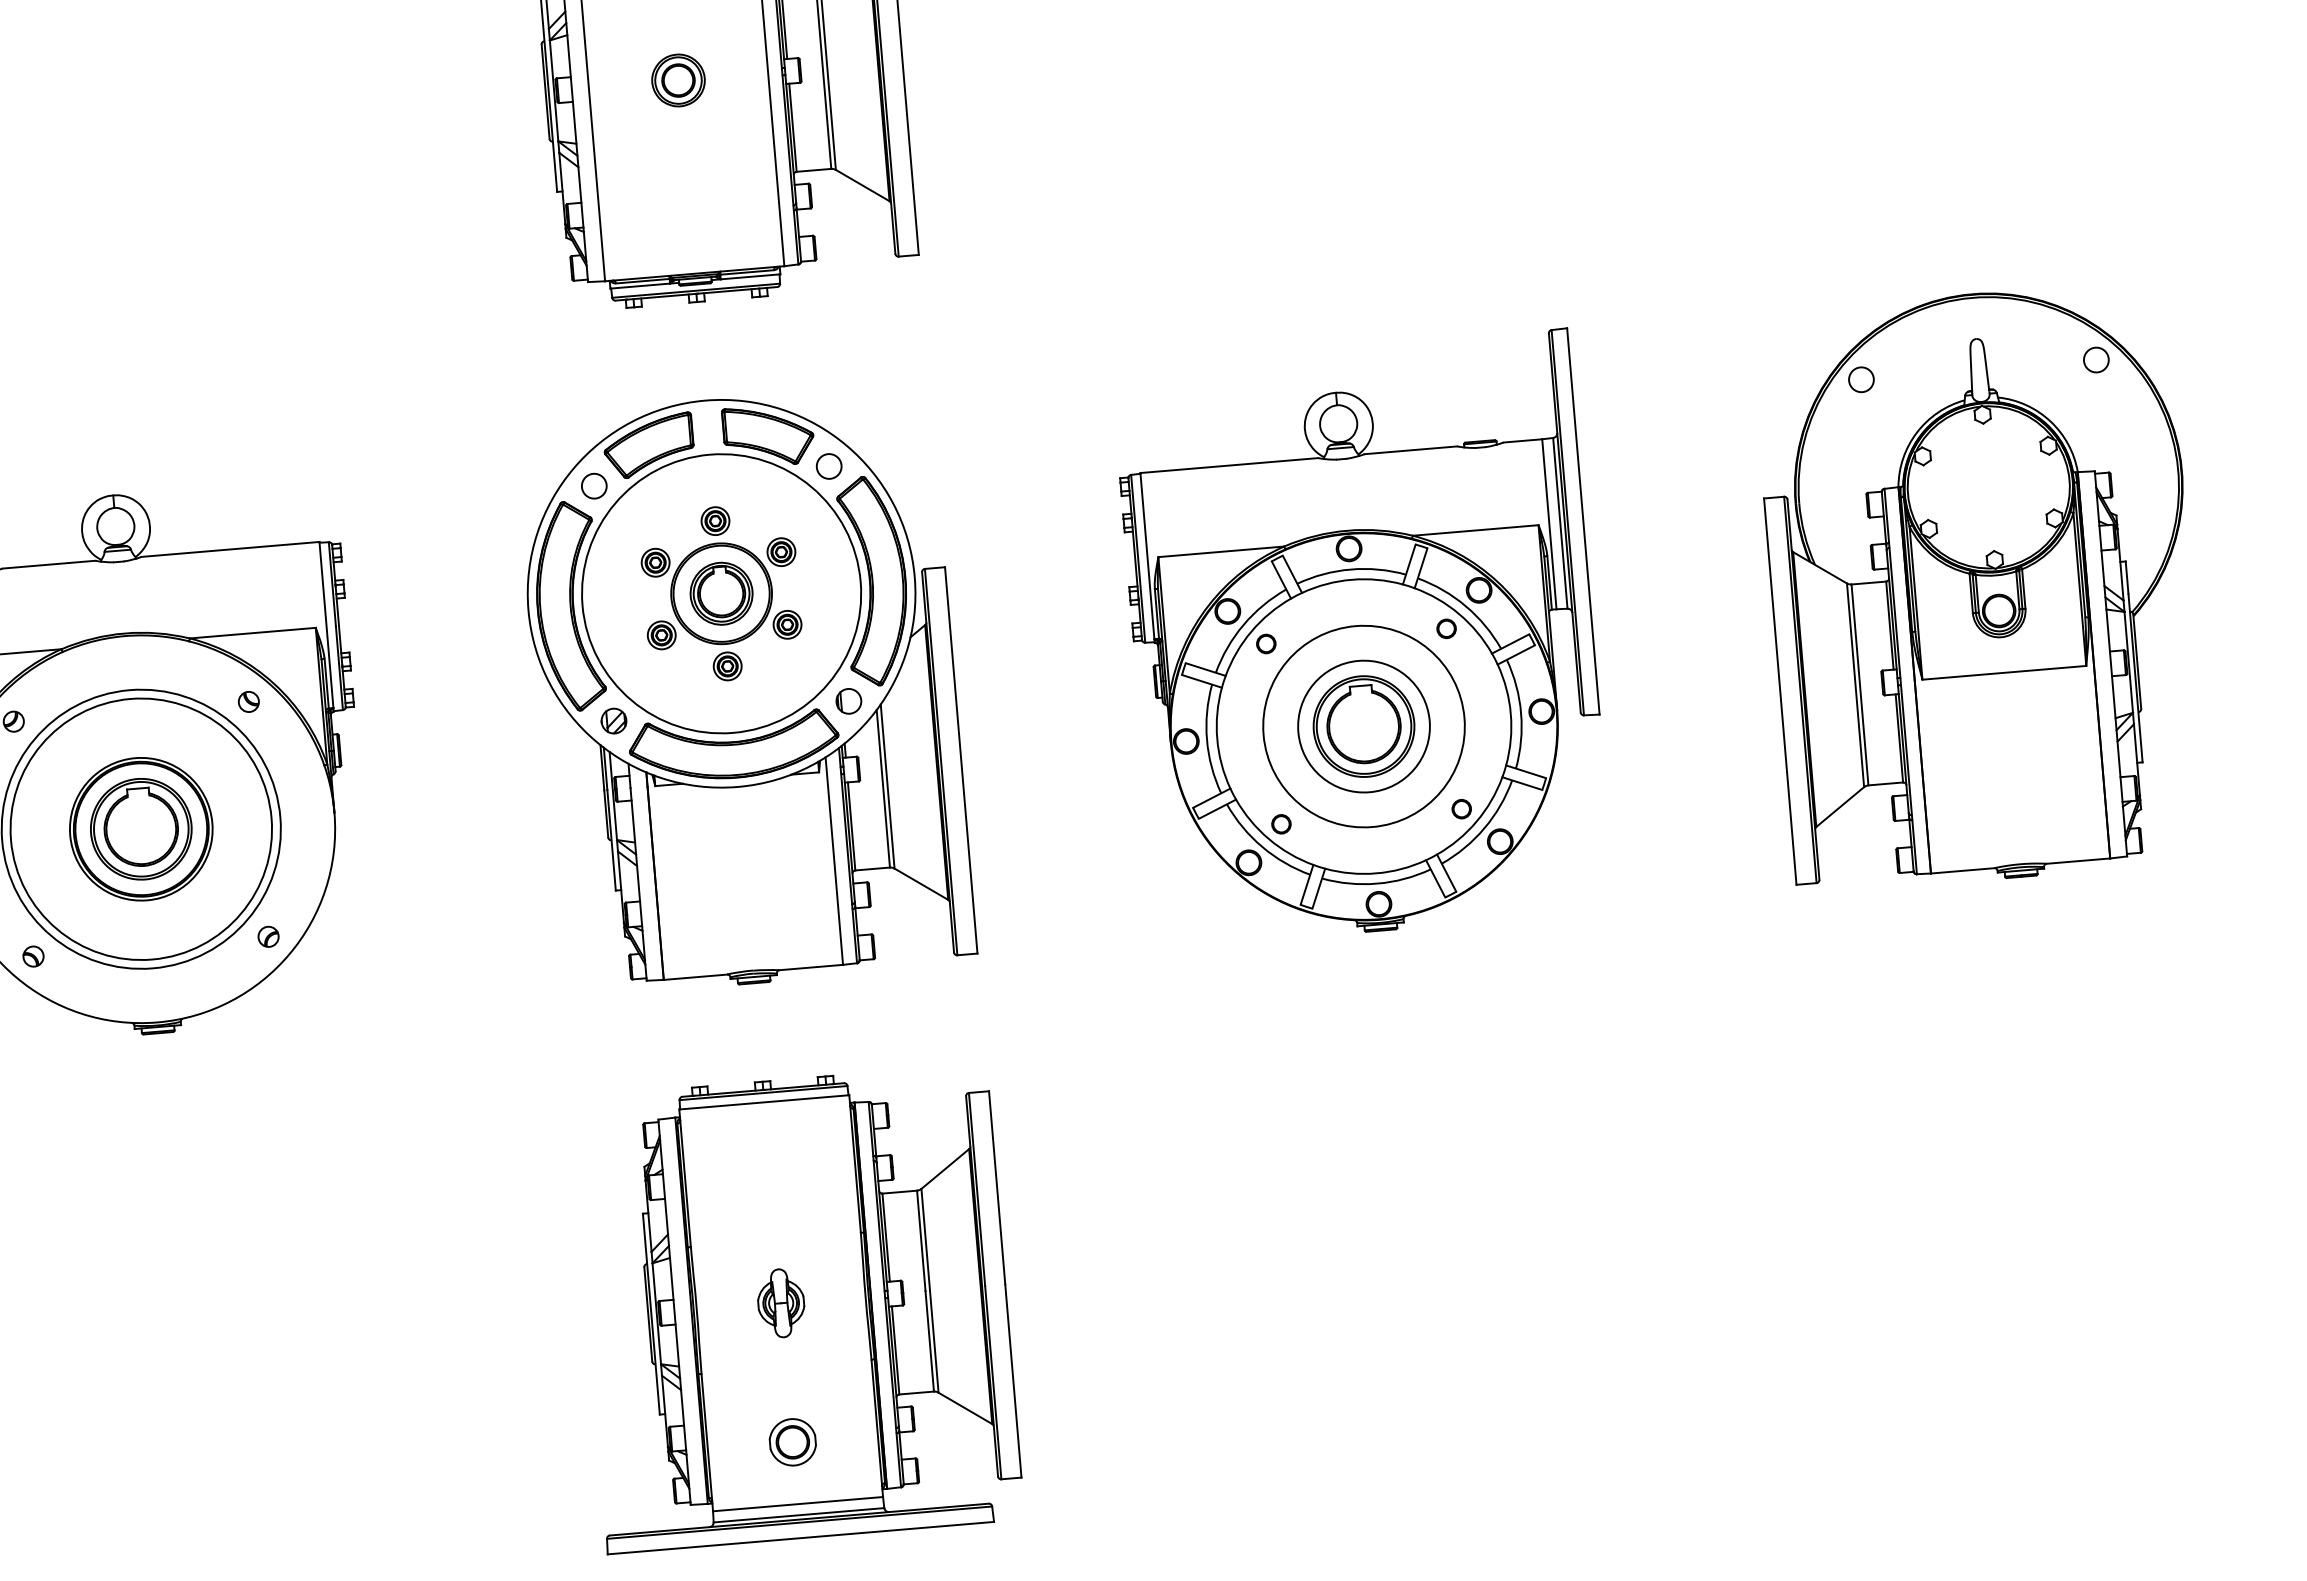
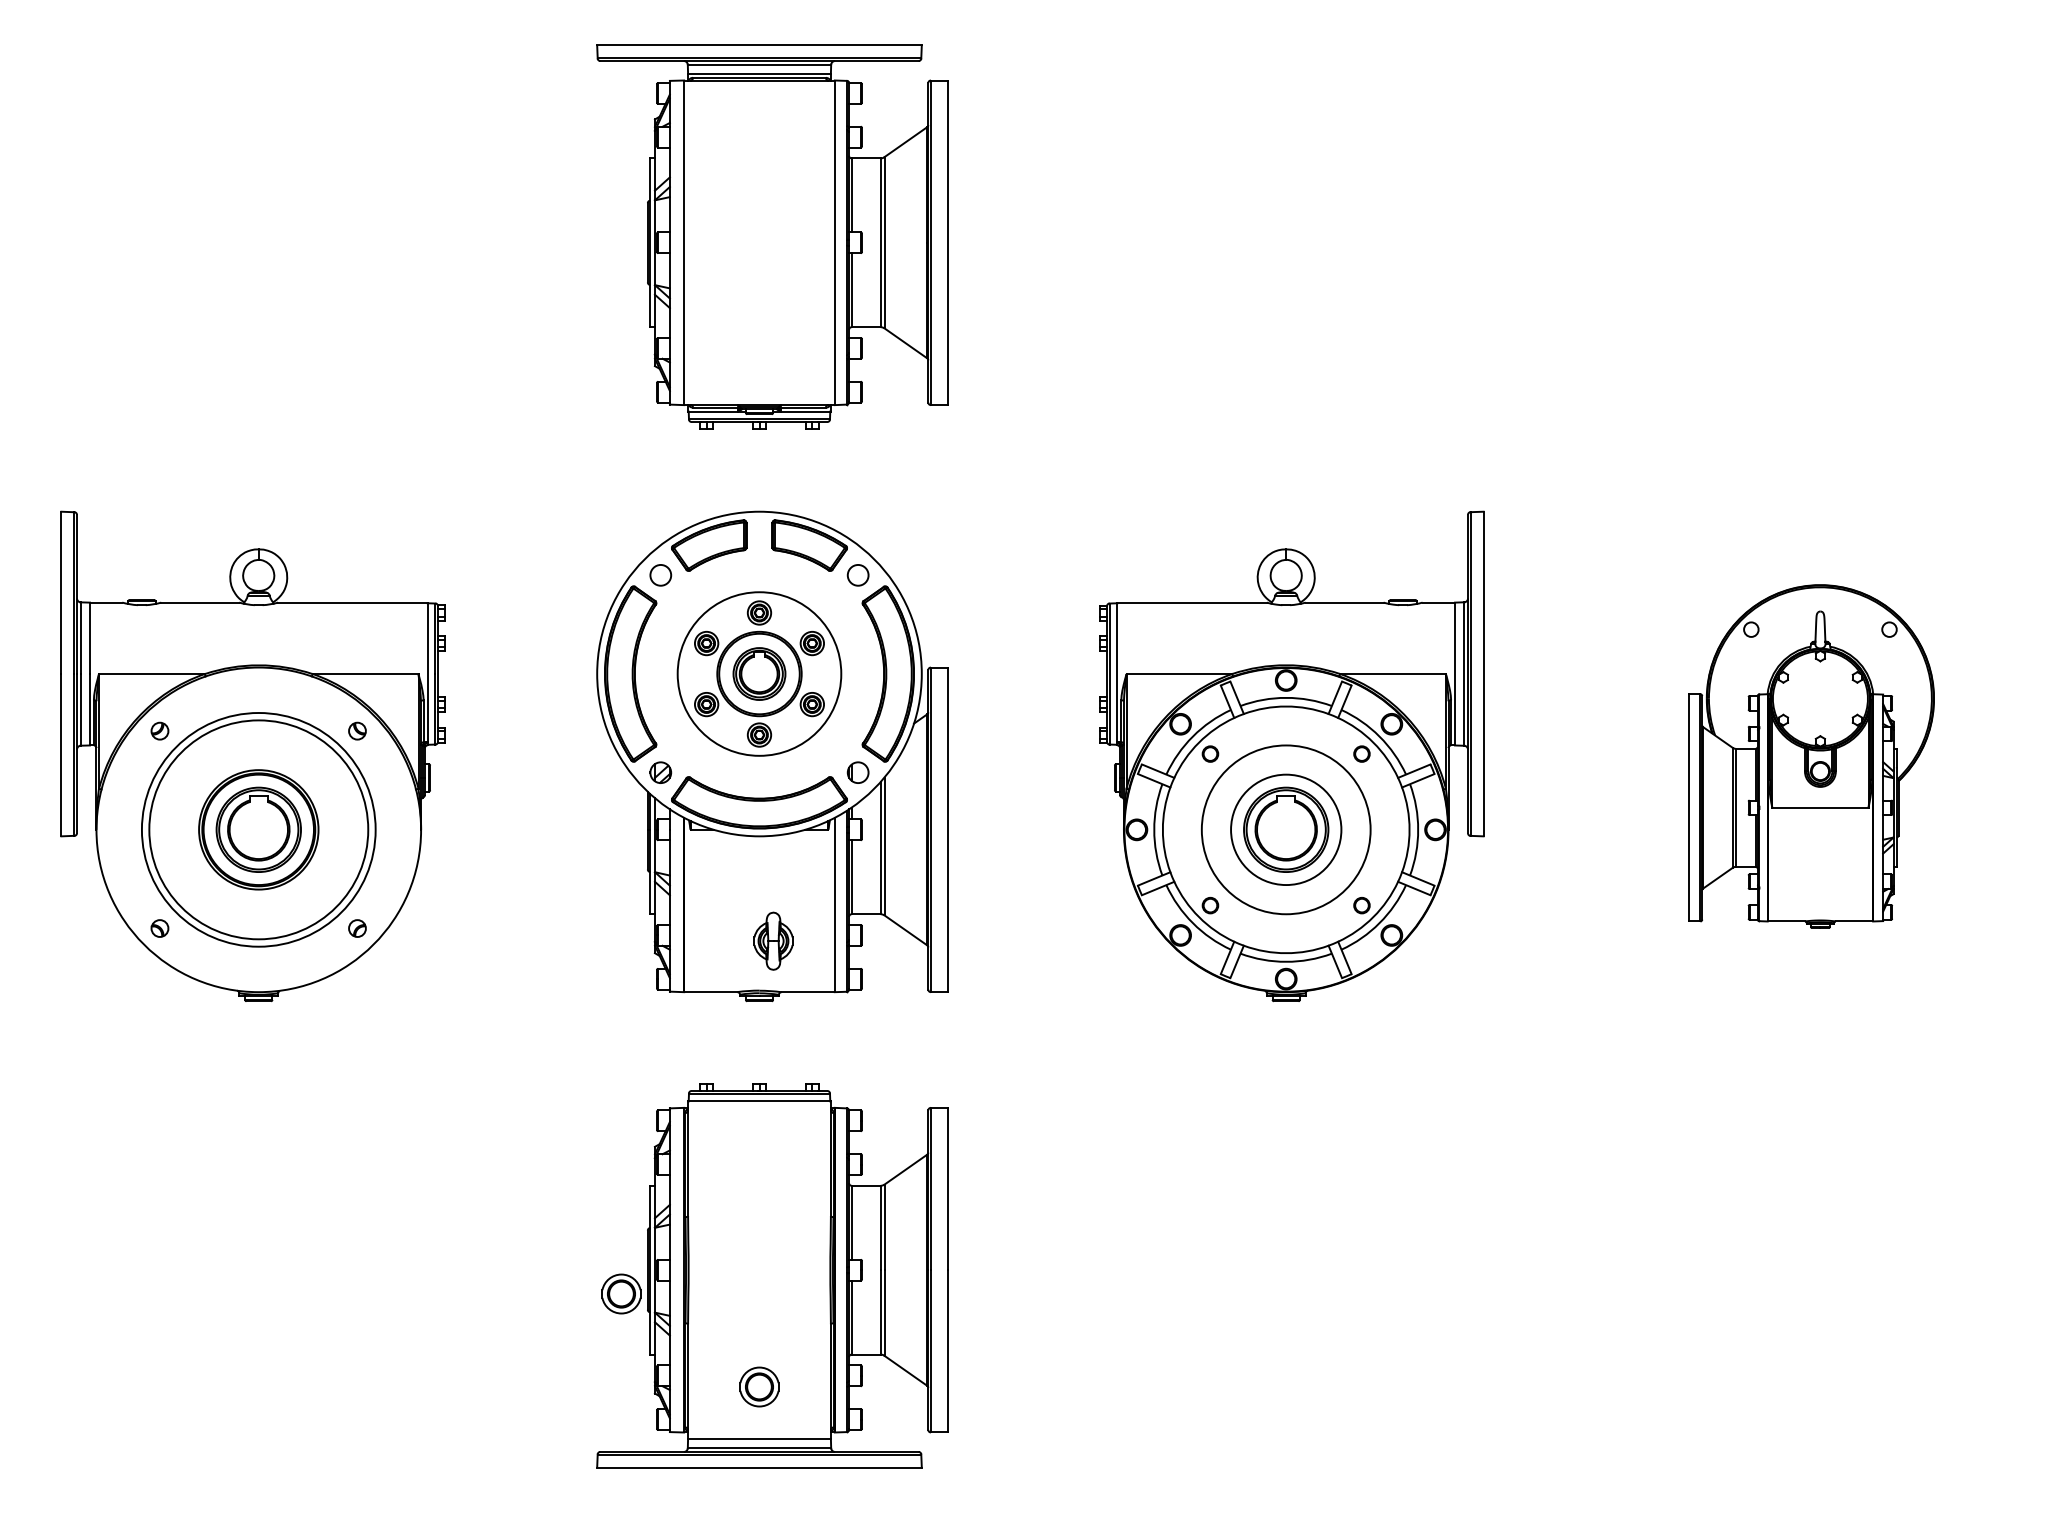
part: (678, 80) -> (759, 242), removed
part: (1981, 586) -> (1811, 756), size x0.7
circle: (721, 593) -> (759, 673), size x0.7
part: (781, 1302) -> (773, 940), moved
part: (619, 1344) -> (621, 1293), added

